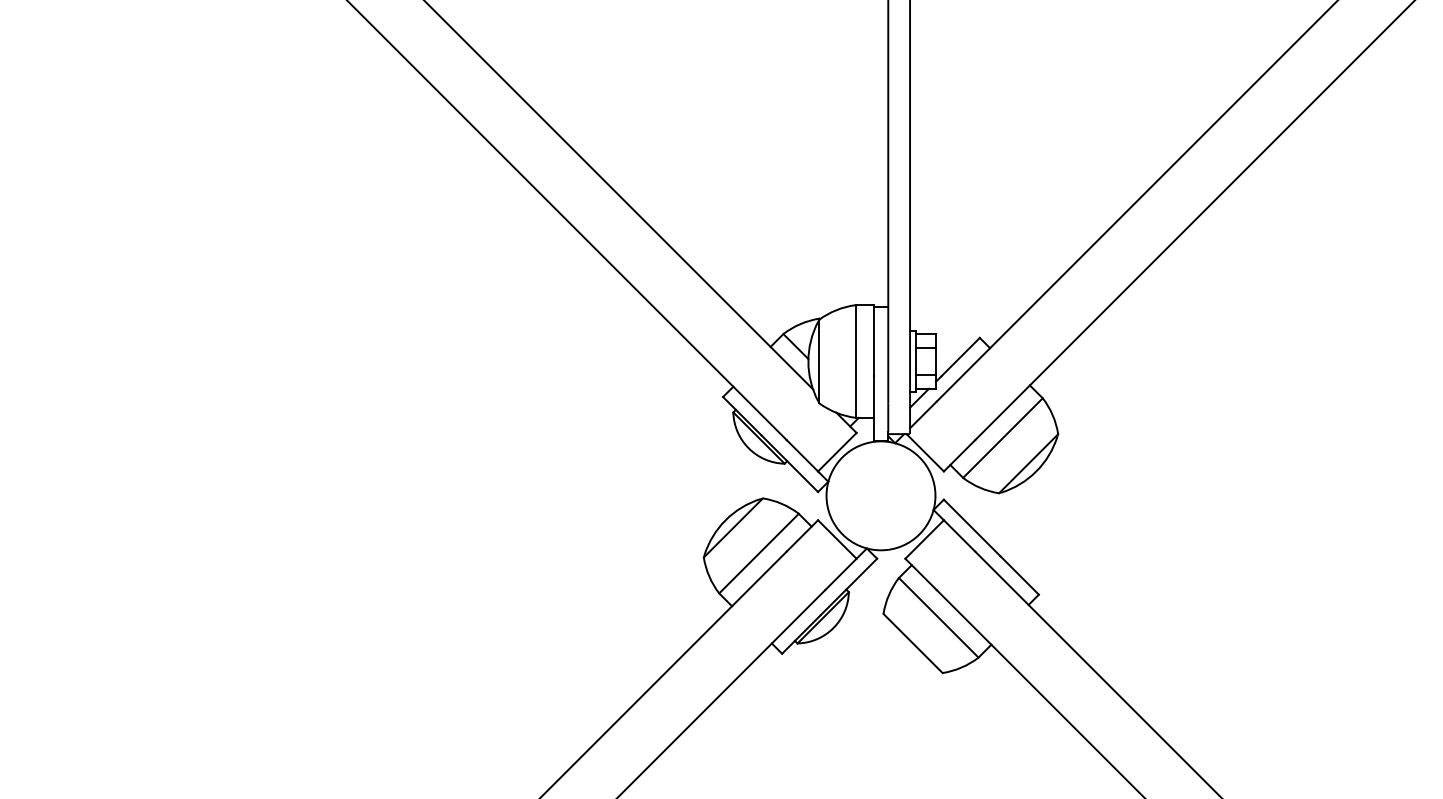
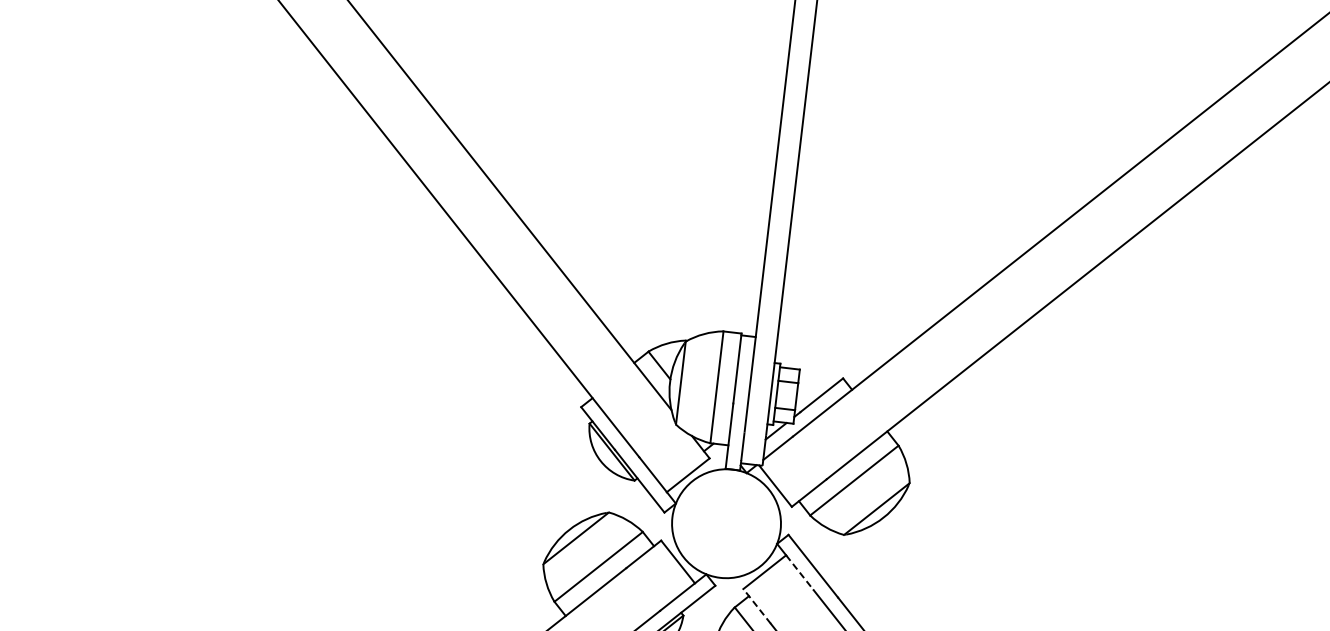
line: (959, 536) -> (799, 573), solid -> dashed
line: (920, 574) -> (756, 606), solid -> dashed

